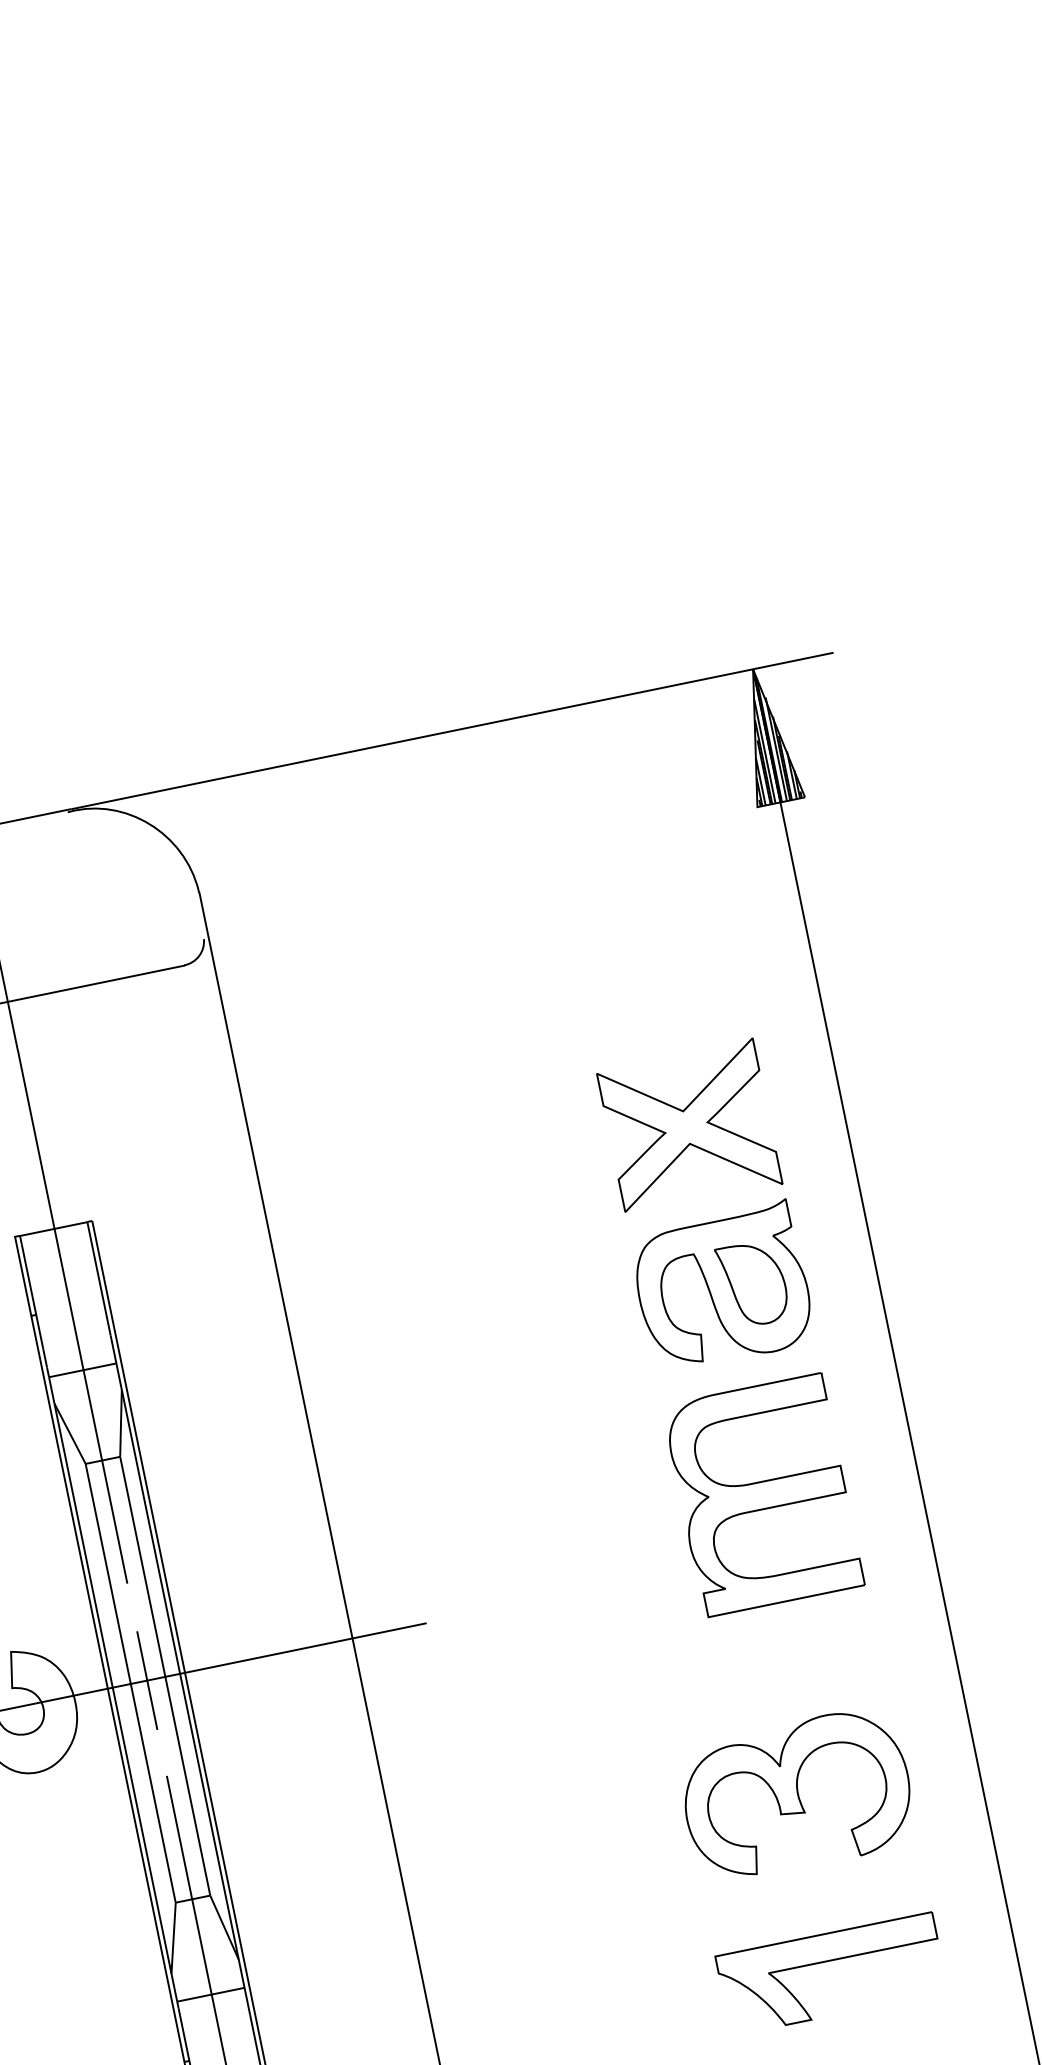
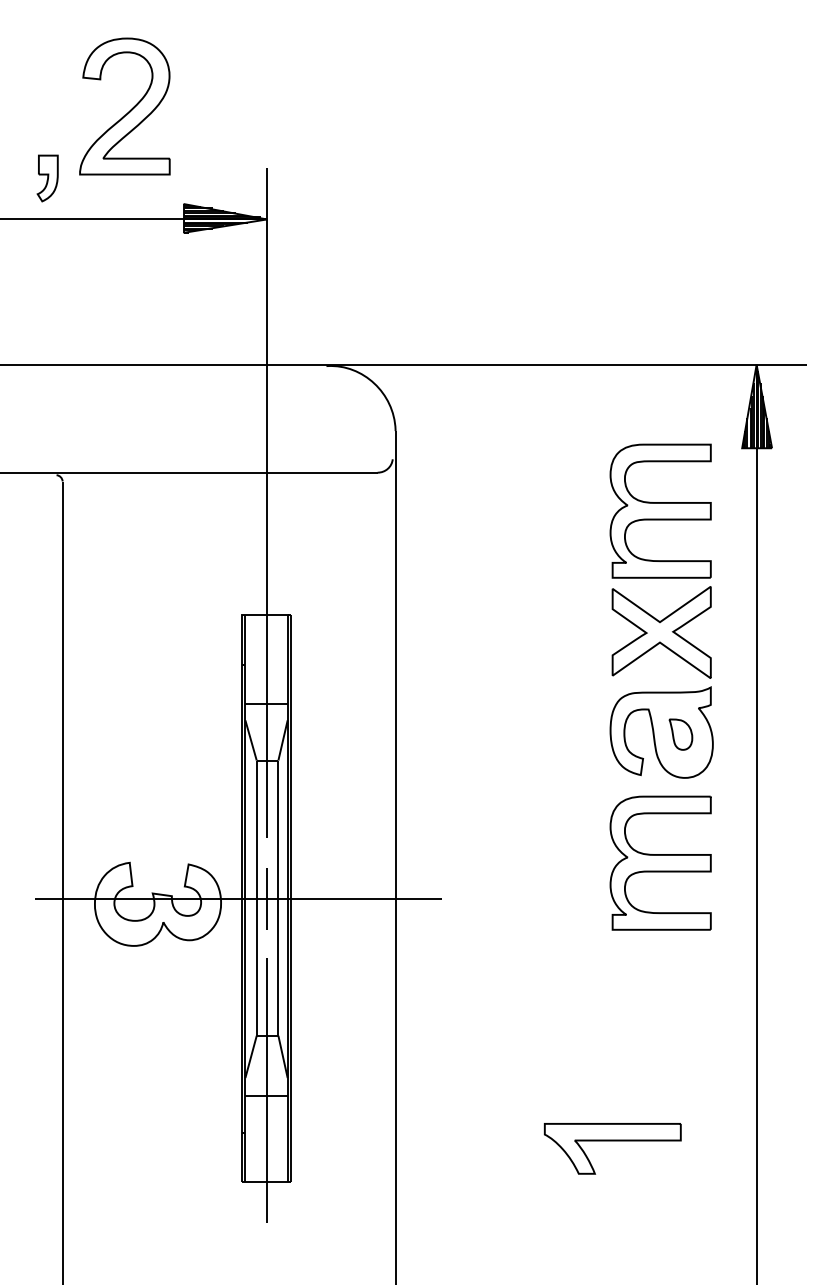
part: (647, 933) -> (660, 510), added
part: (752, 1283) -> (680, 734), size x0.6
part: (796, 1794) -> (643, 1047), removed
part: (828, 1962) -> (612, 1141), moved

